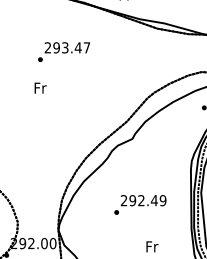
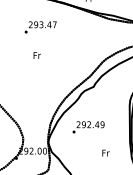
text: (63, 52) -> (40, 27), moved
text: (140, 205) -> (88, 127), moved

